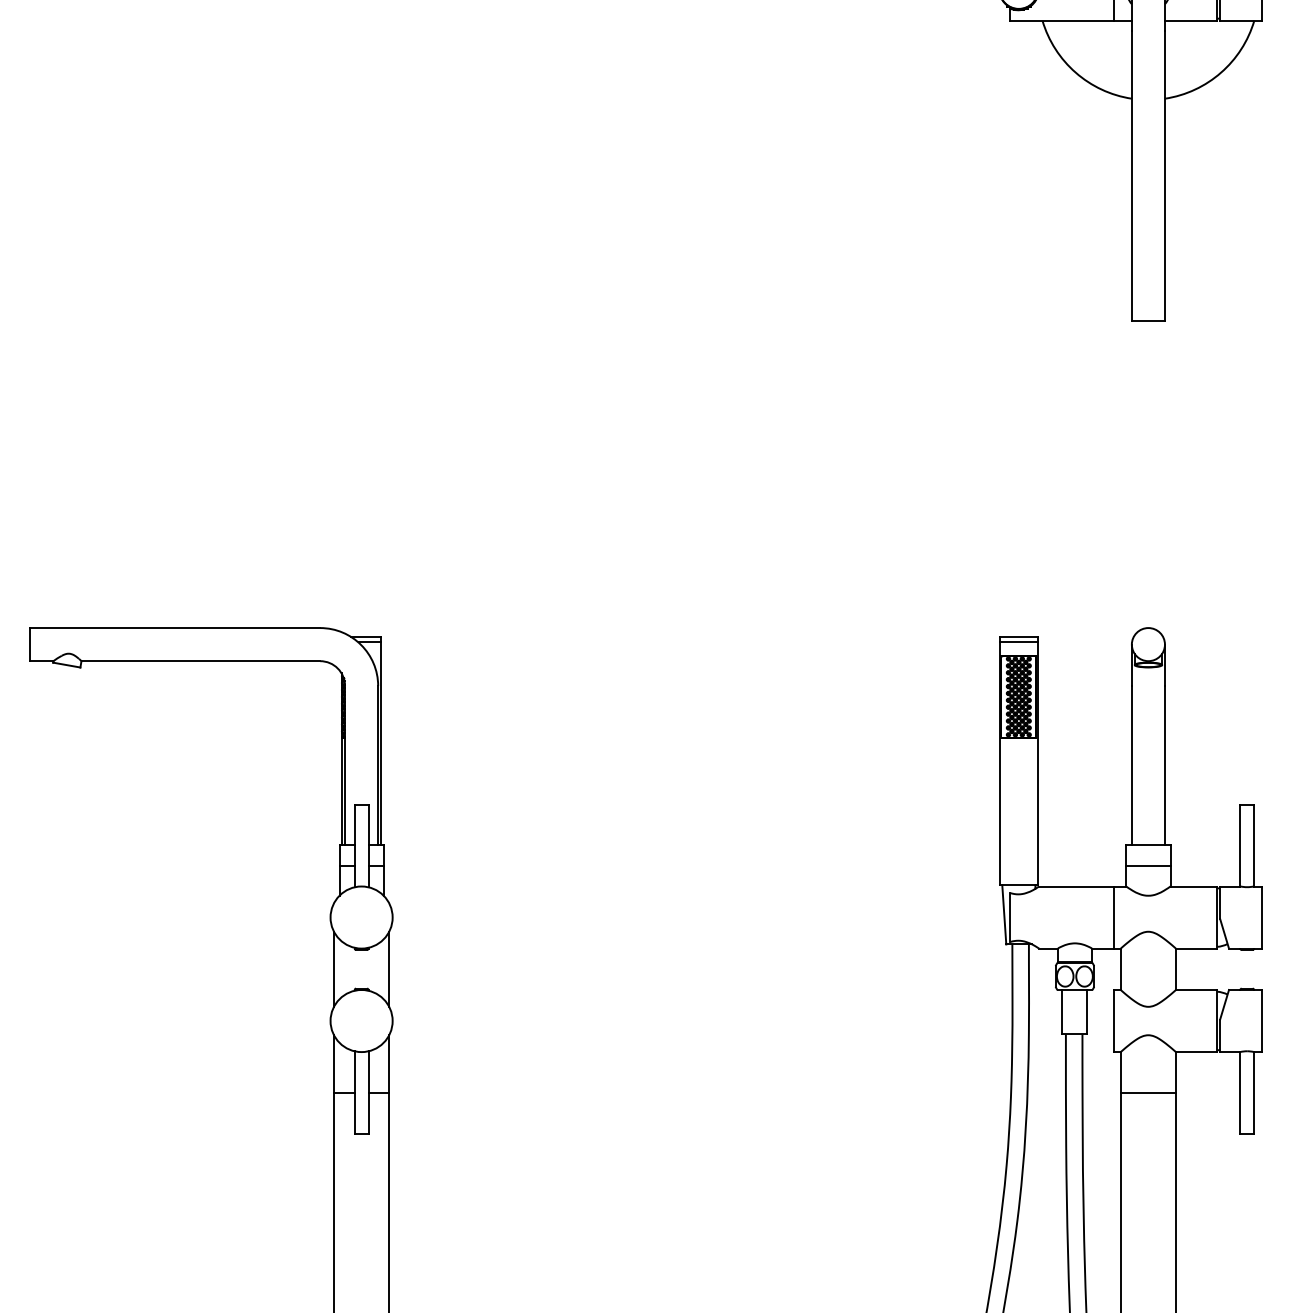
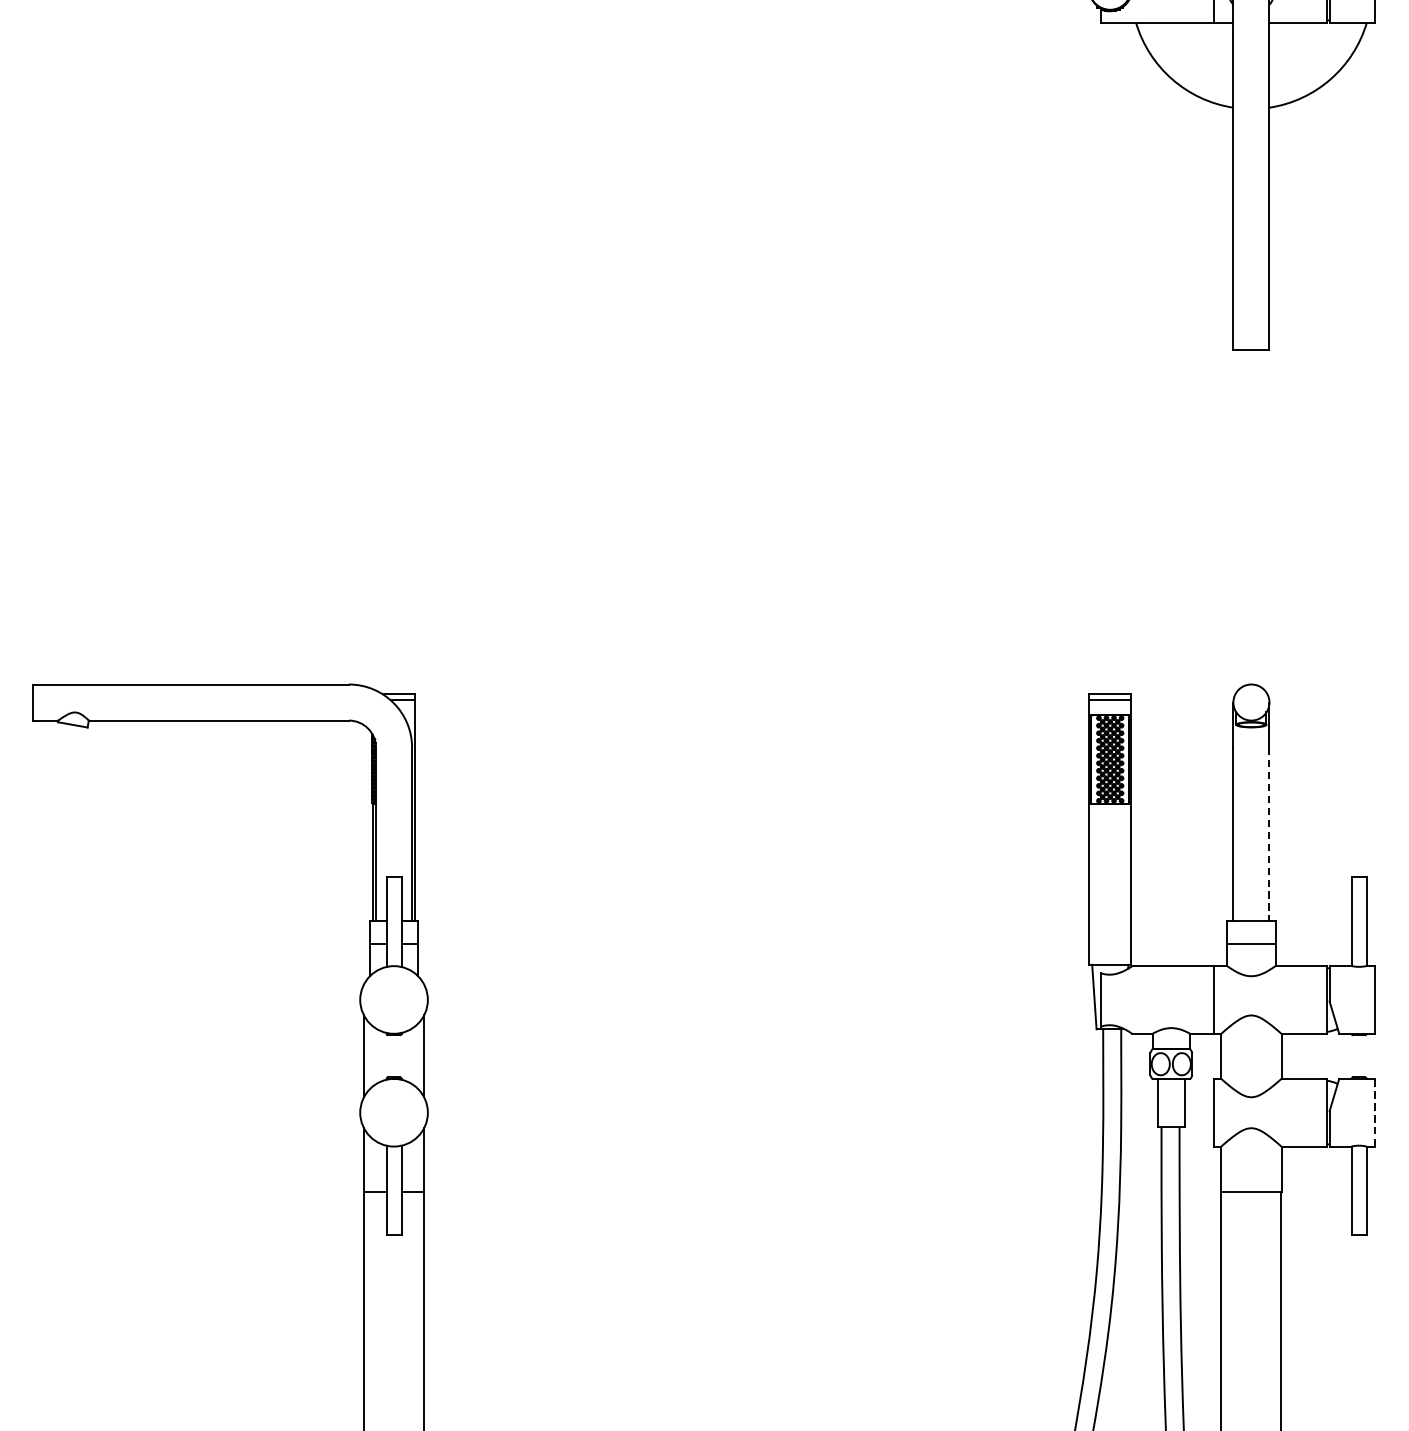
line: (1164, 765) -> (1268, 834), solid -> dashed
line: (1261, 1021) -> (1374, 1113), solid -> dashed

